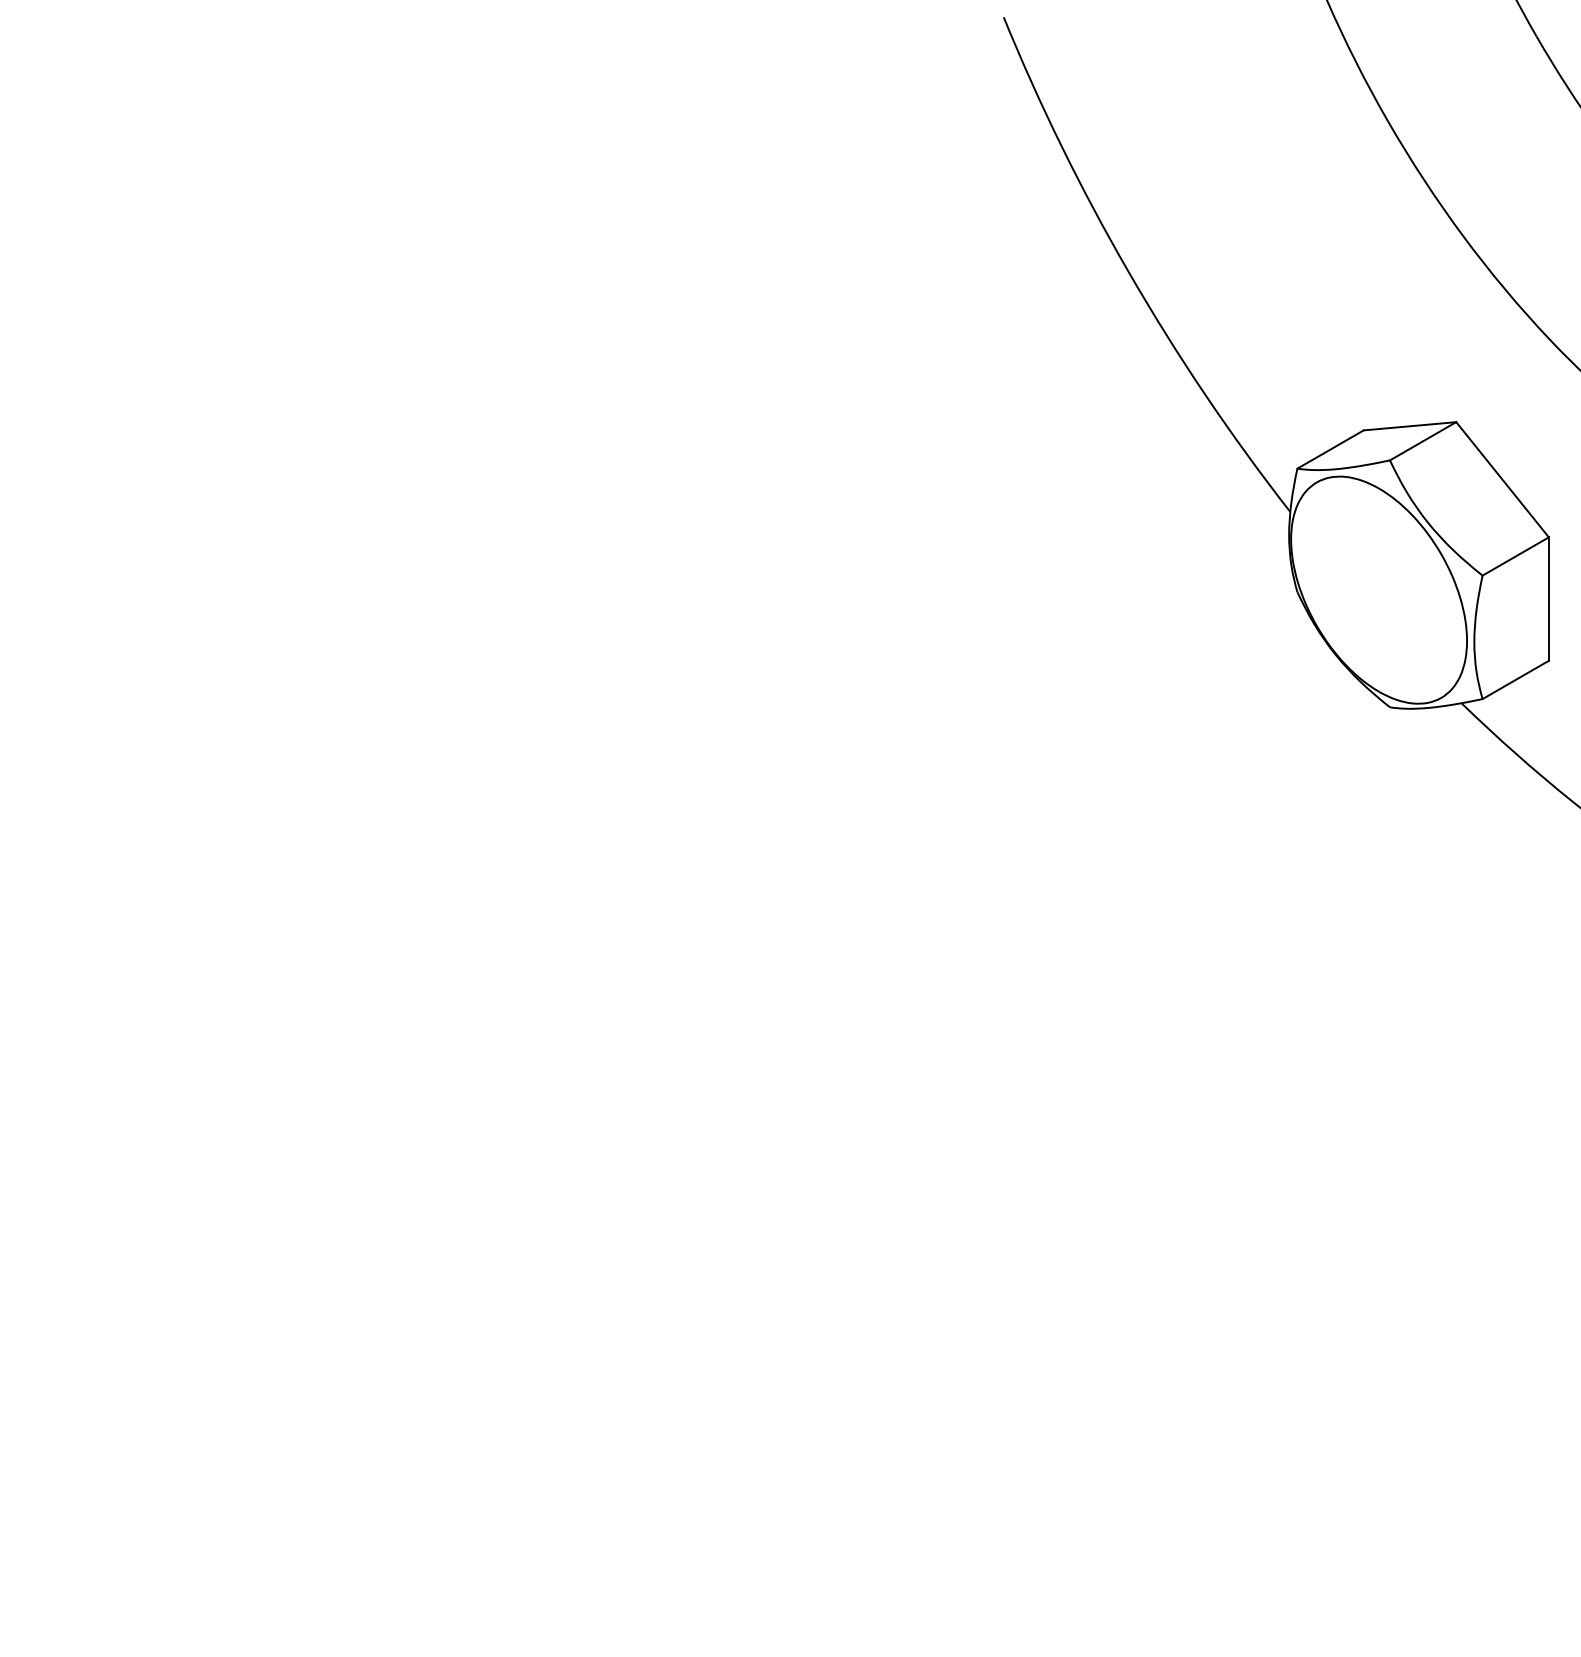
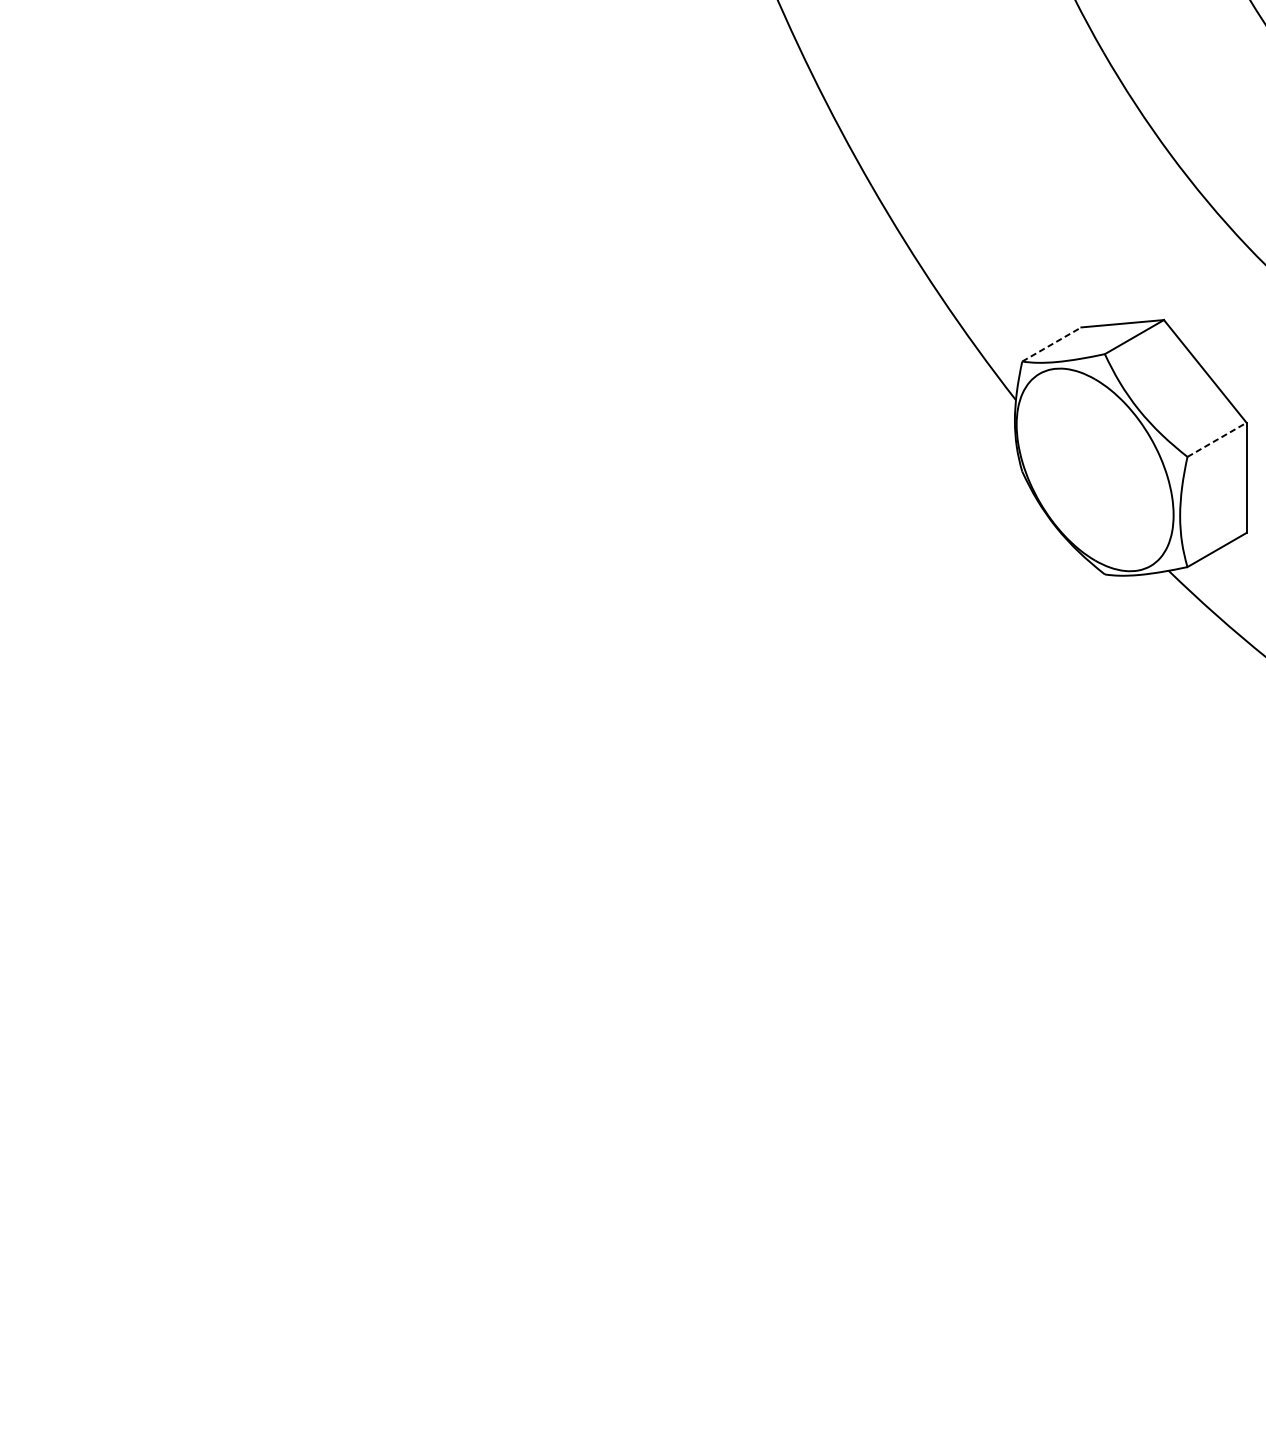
line: (1330, 449) -> (1051, 344), solid -> dashed
line: (1516, 556) -> (1217, 439), solid -> dashed

